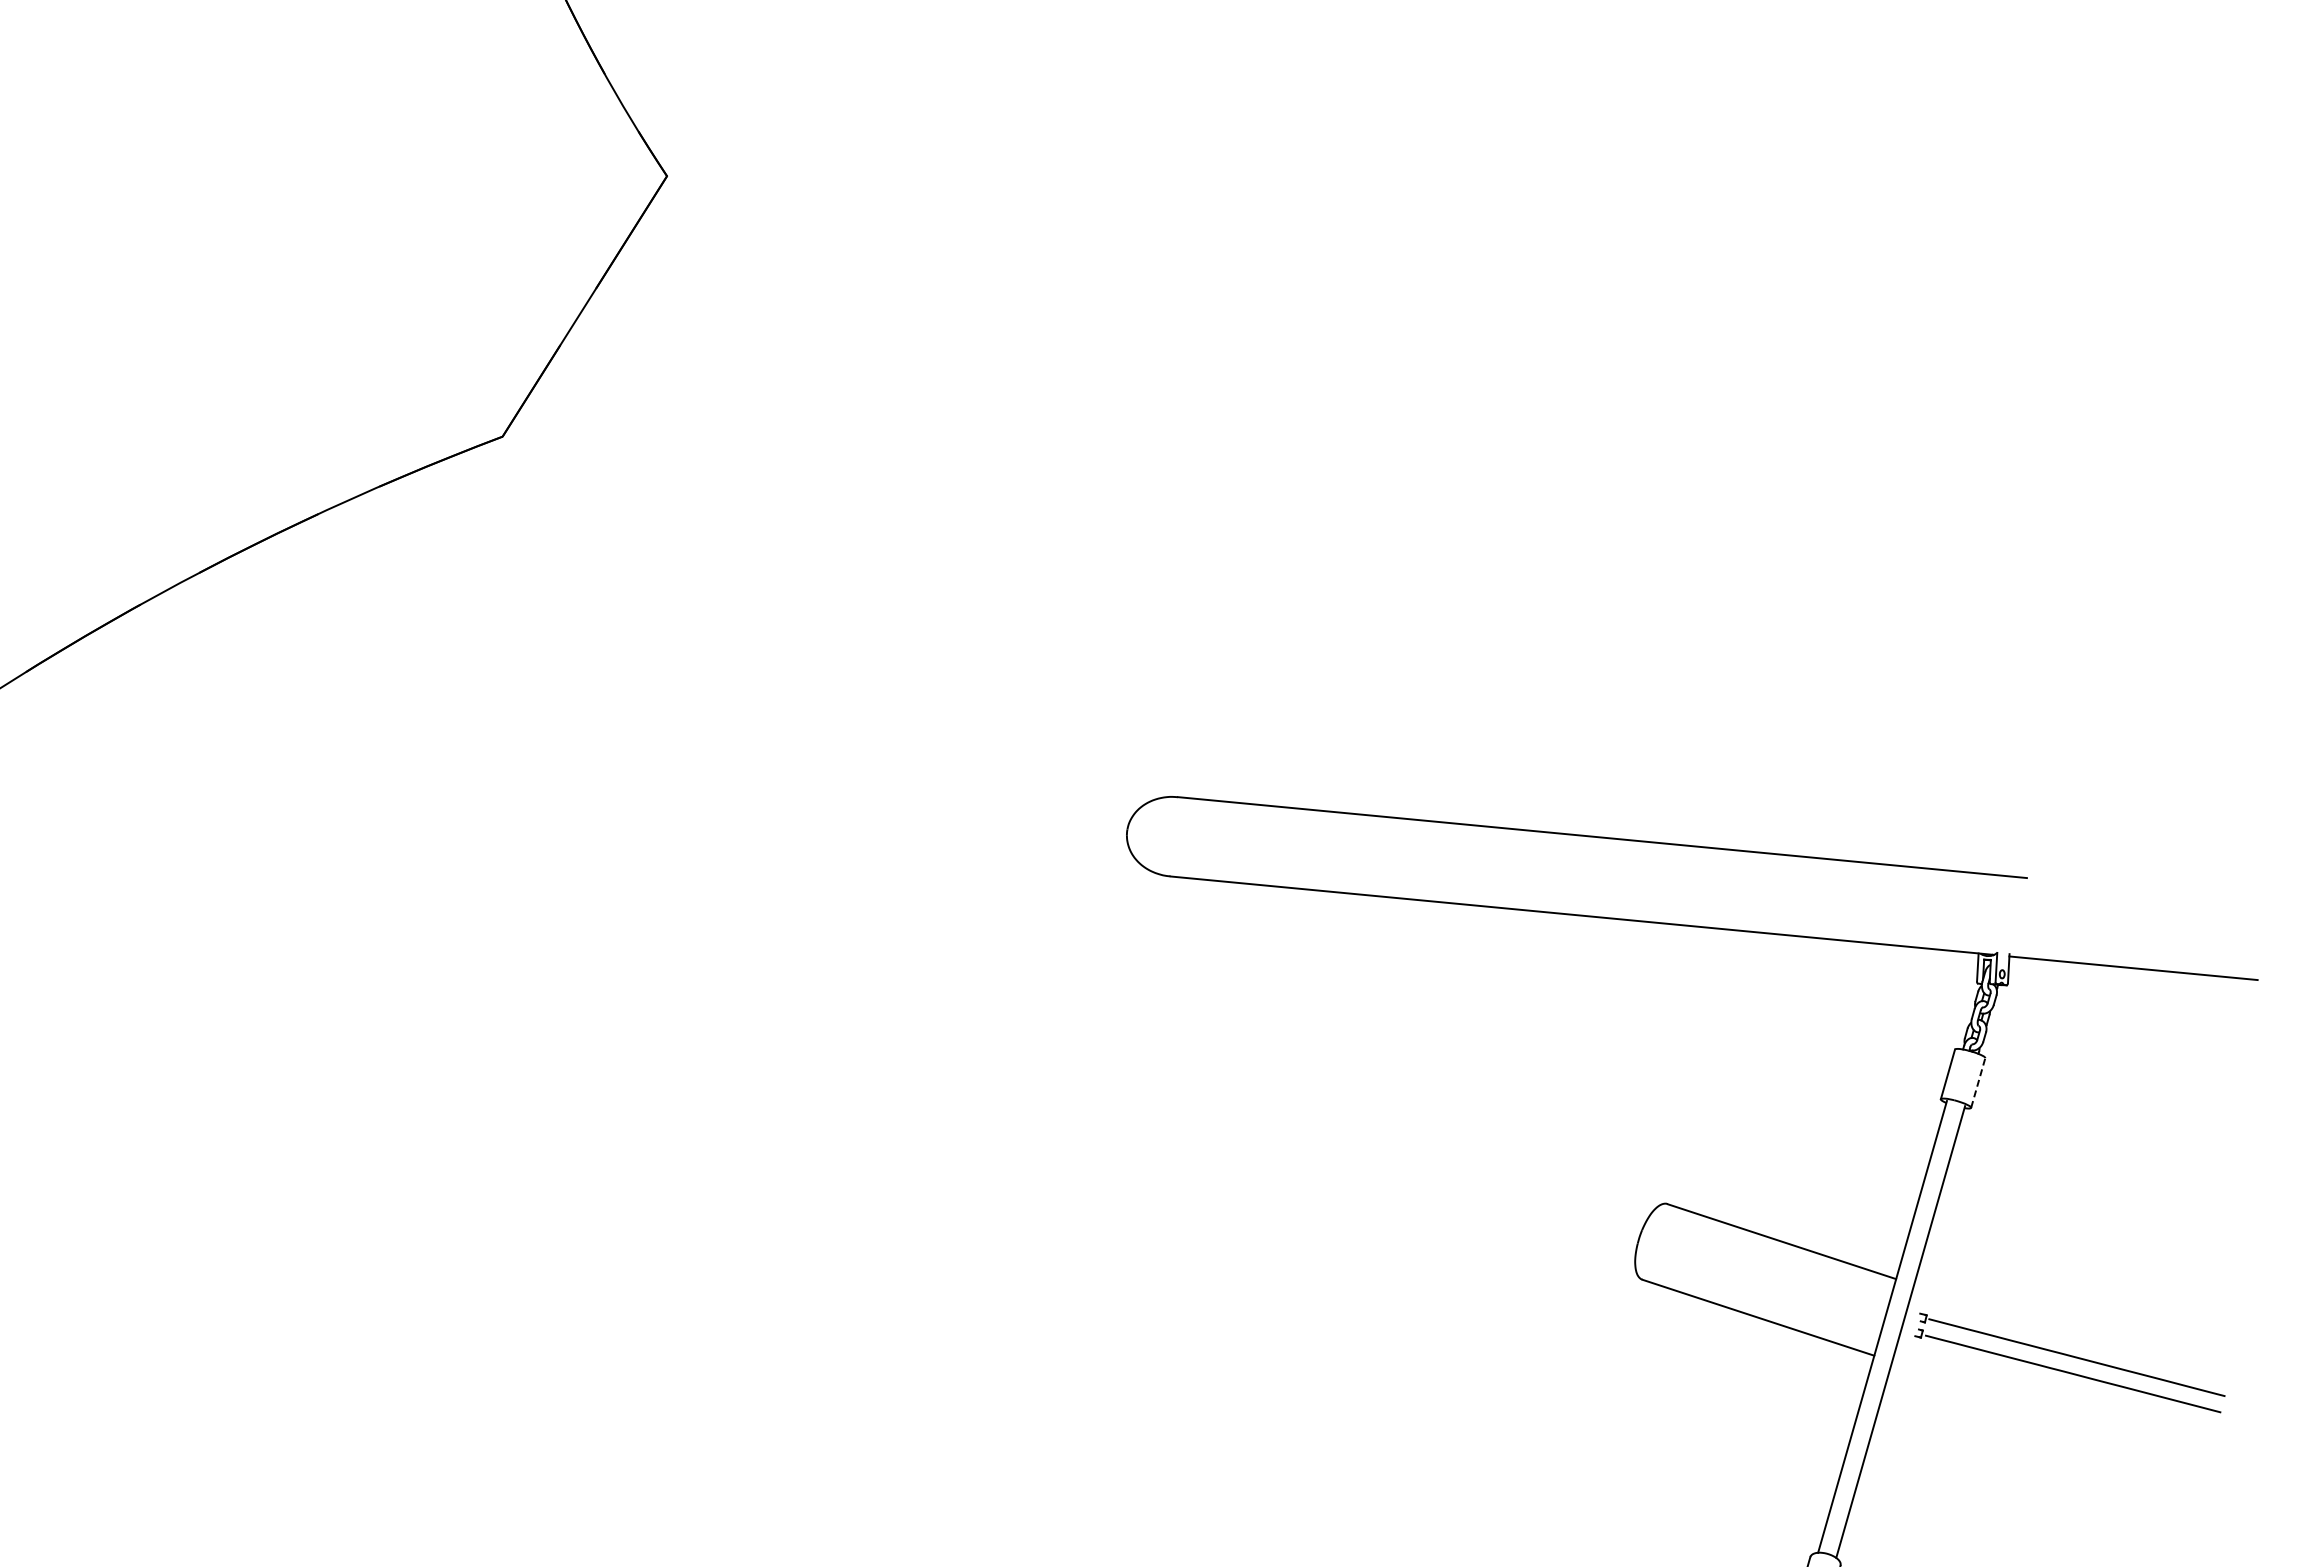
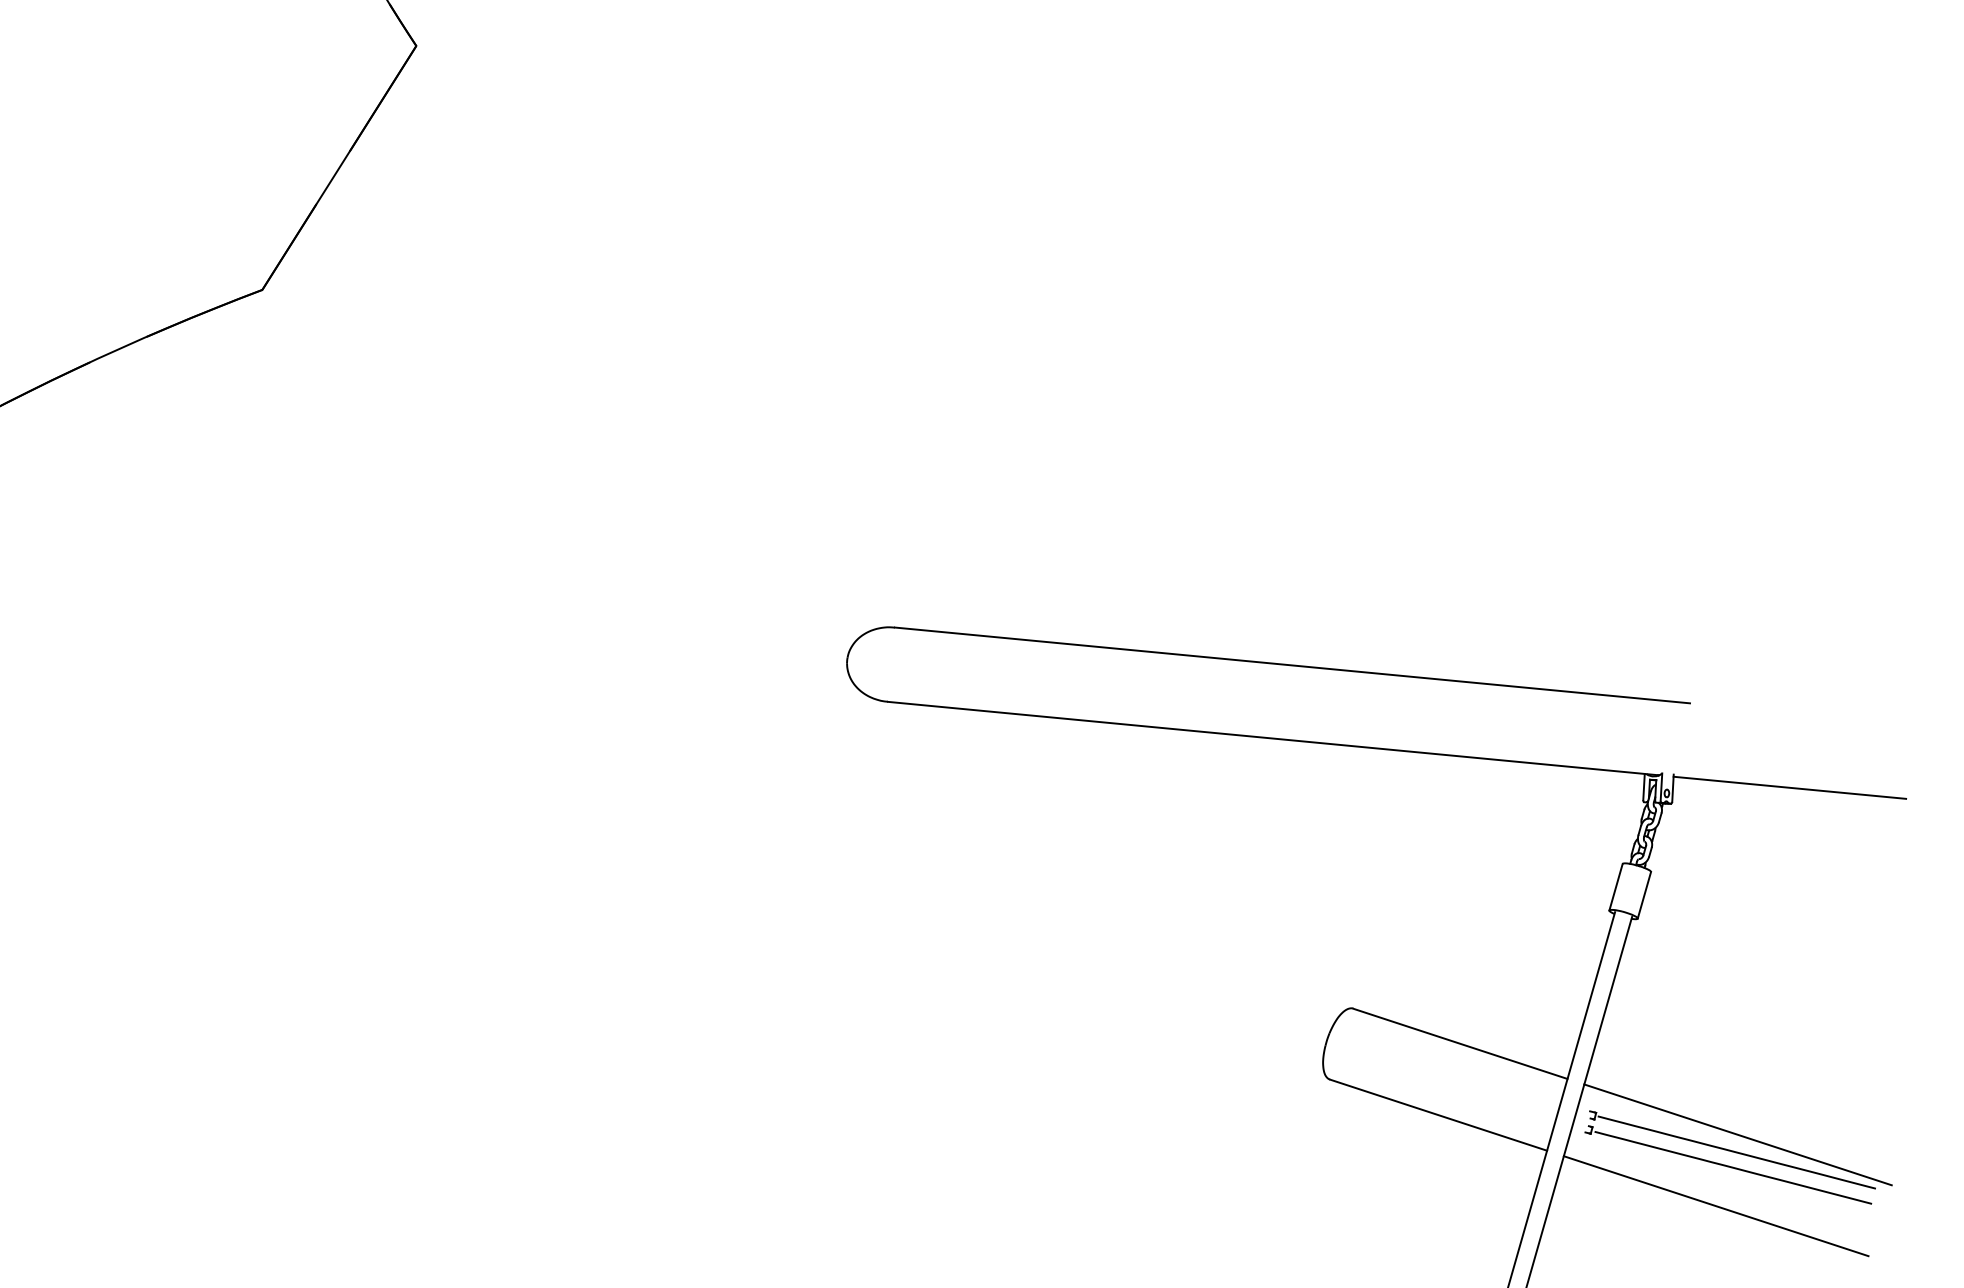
line: (1978, 1082) -> (1644, 894), dashed -> solid
line: (2078, 1338) -> (1738, 1134), added
line: (2054, 1414) -> (1715, 1205), added

